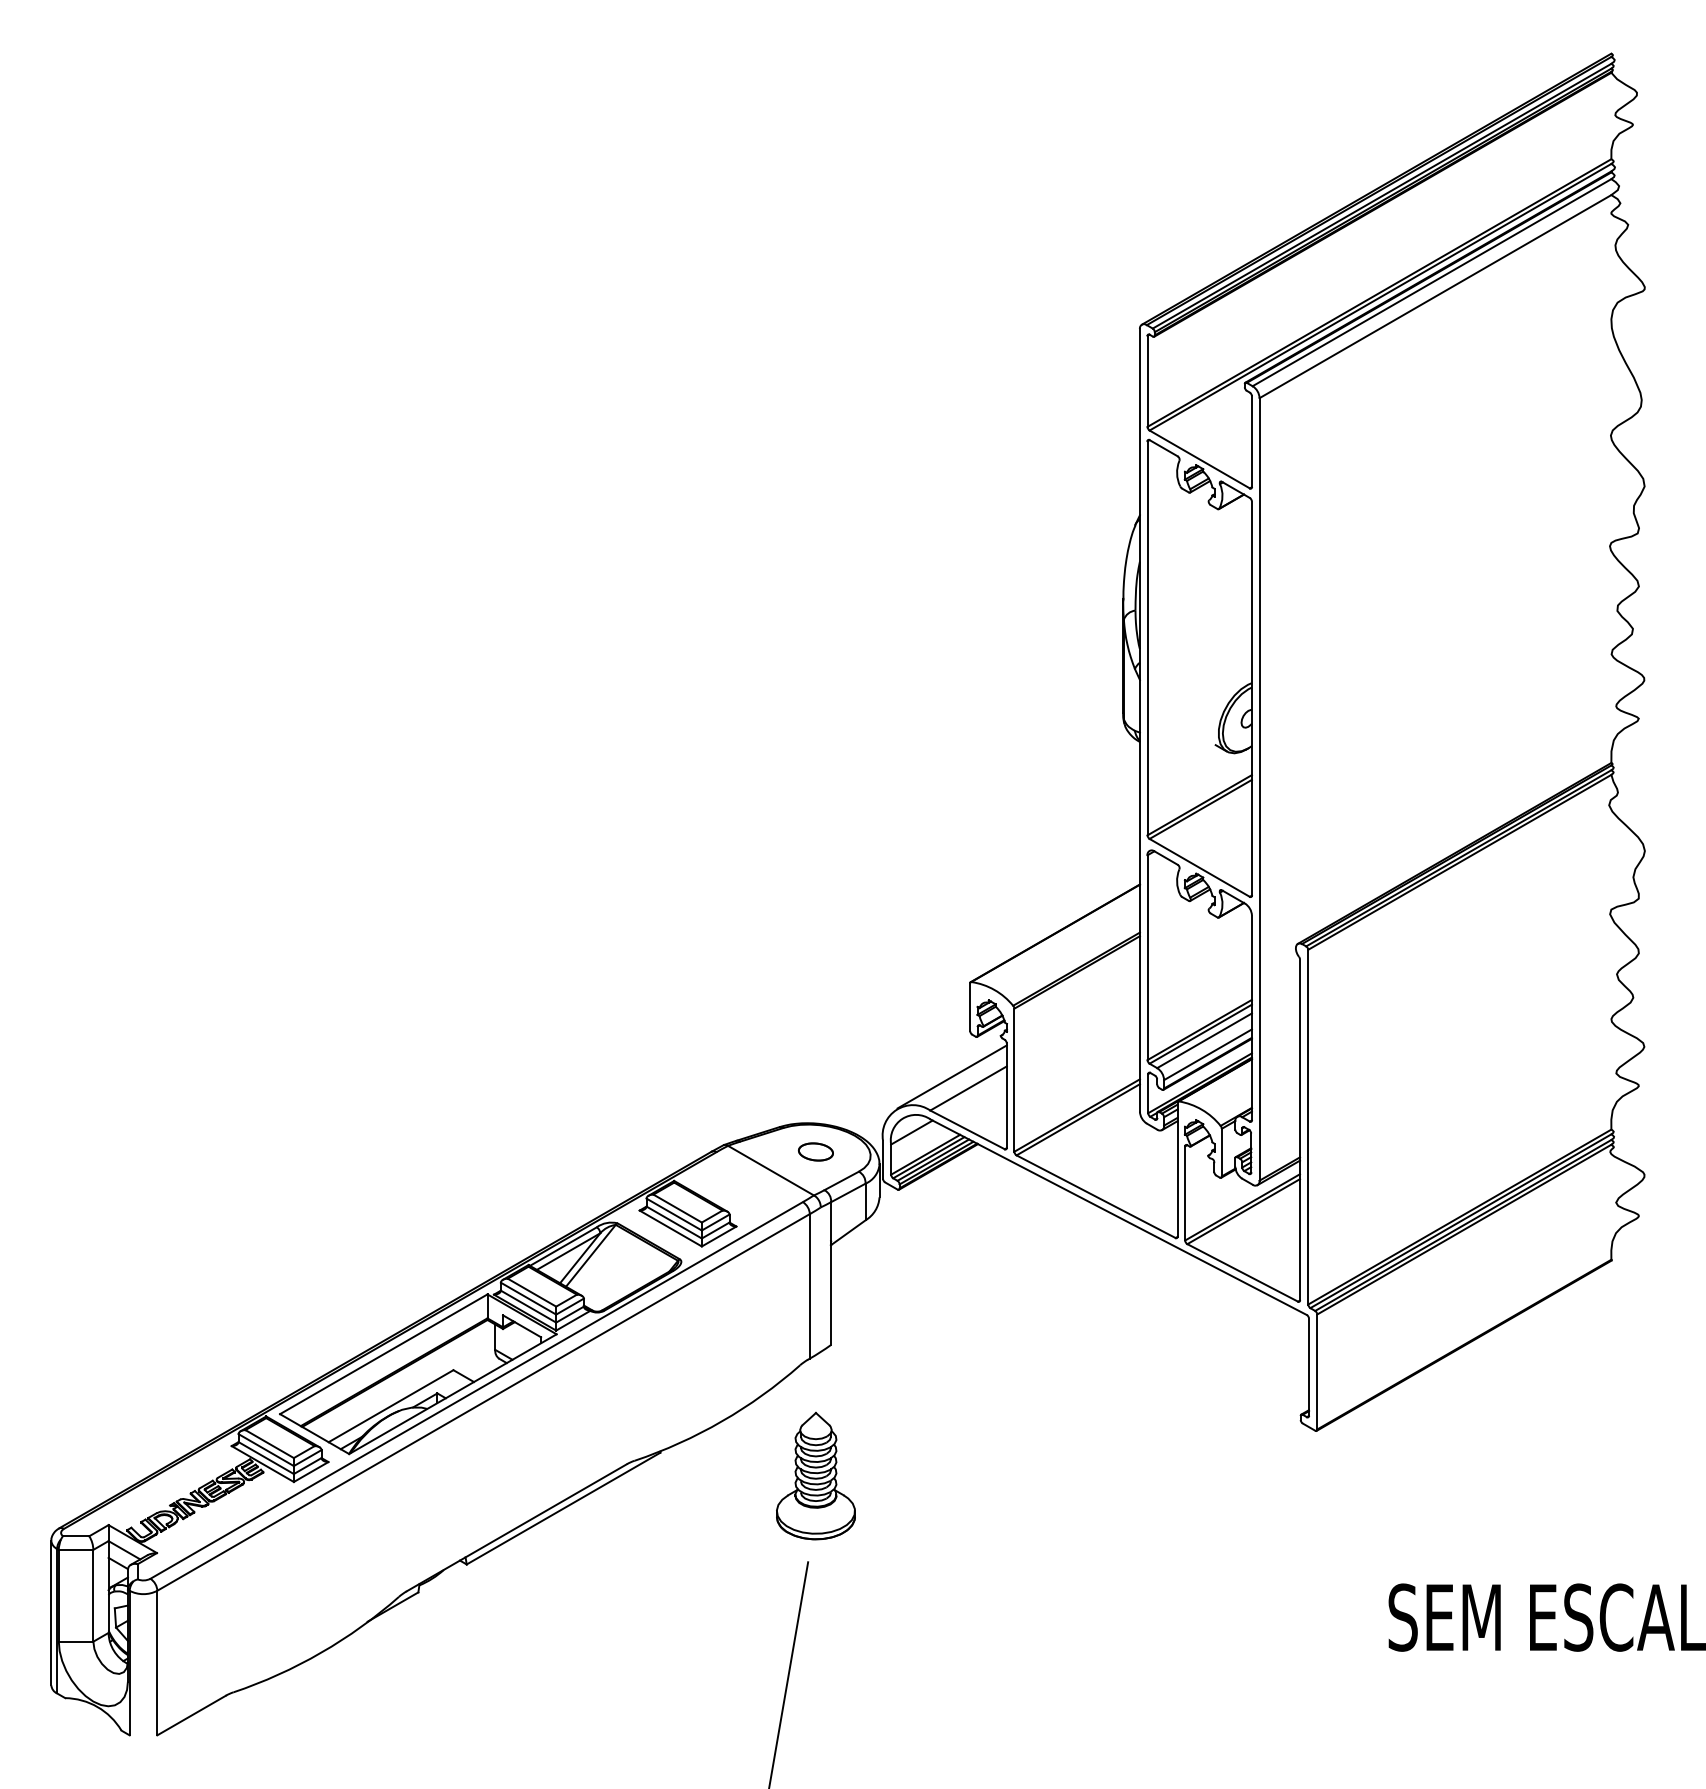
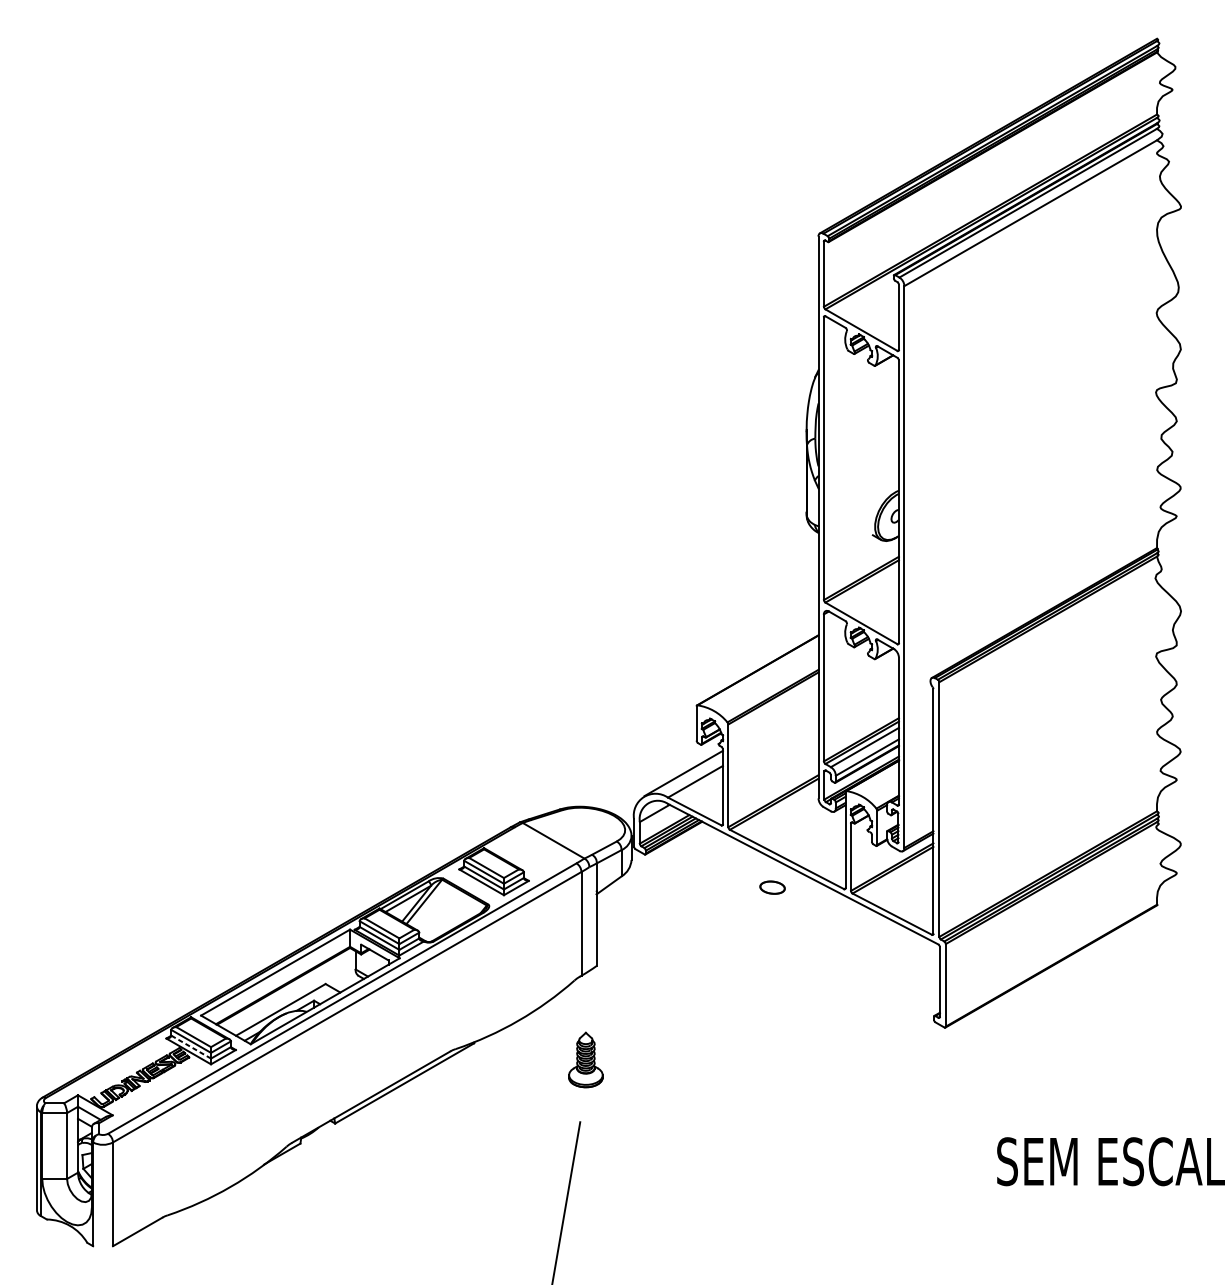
part: (815, 1151) -> (772, 887), moved
line: (266, 1458) -> (191, 1047), solid -> dashed
part: (815, 1475) -> (585, 1059), size x0.6

